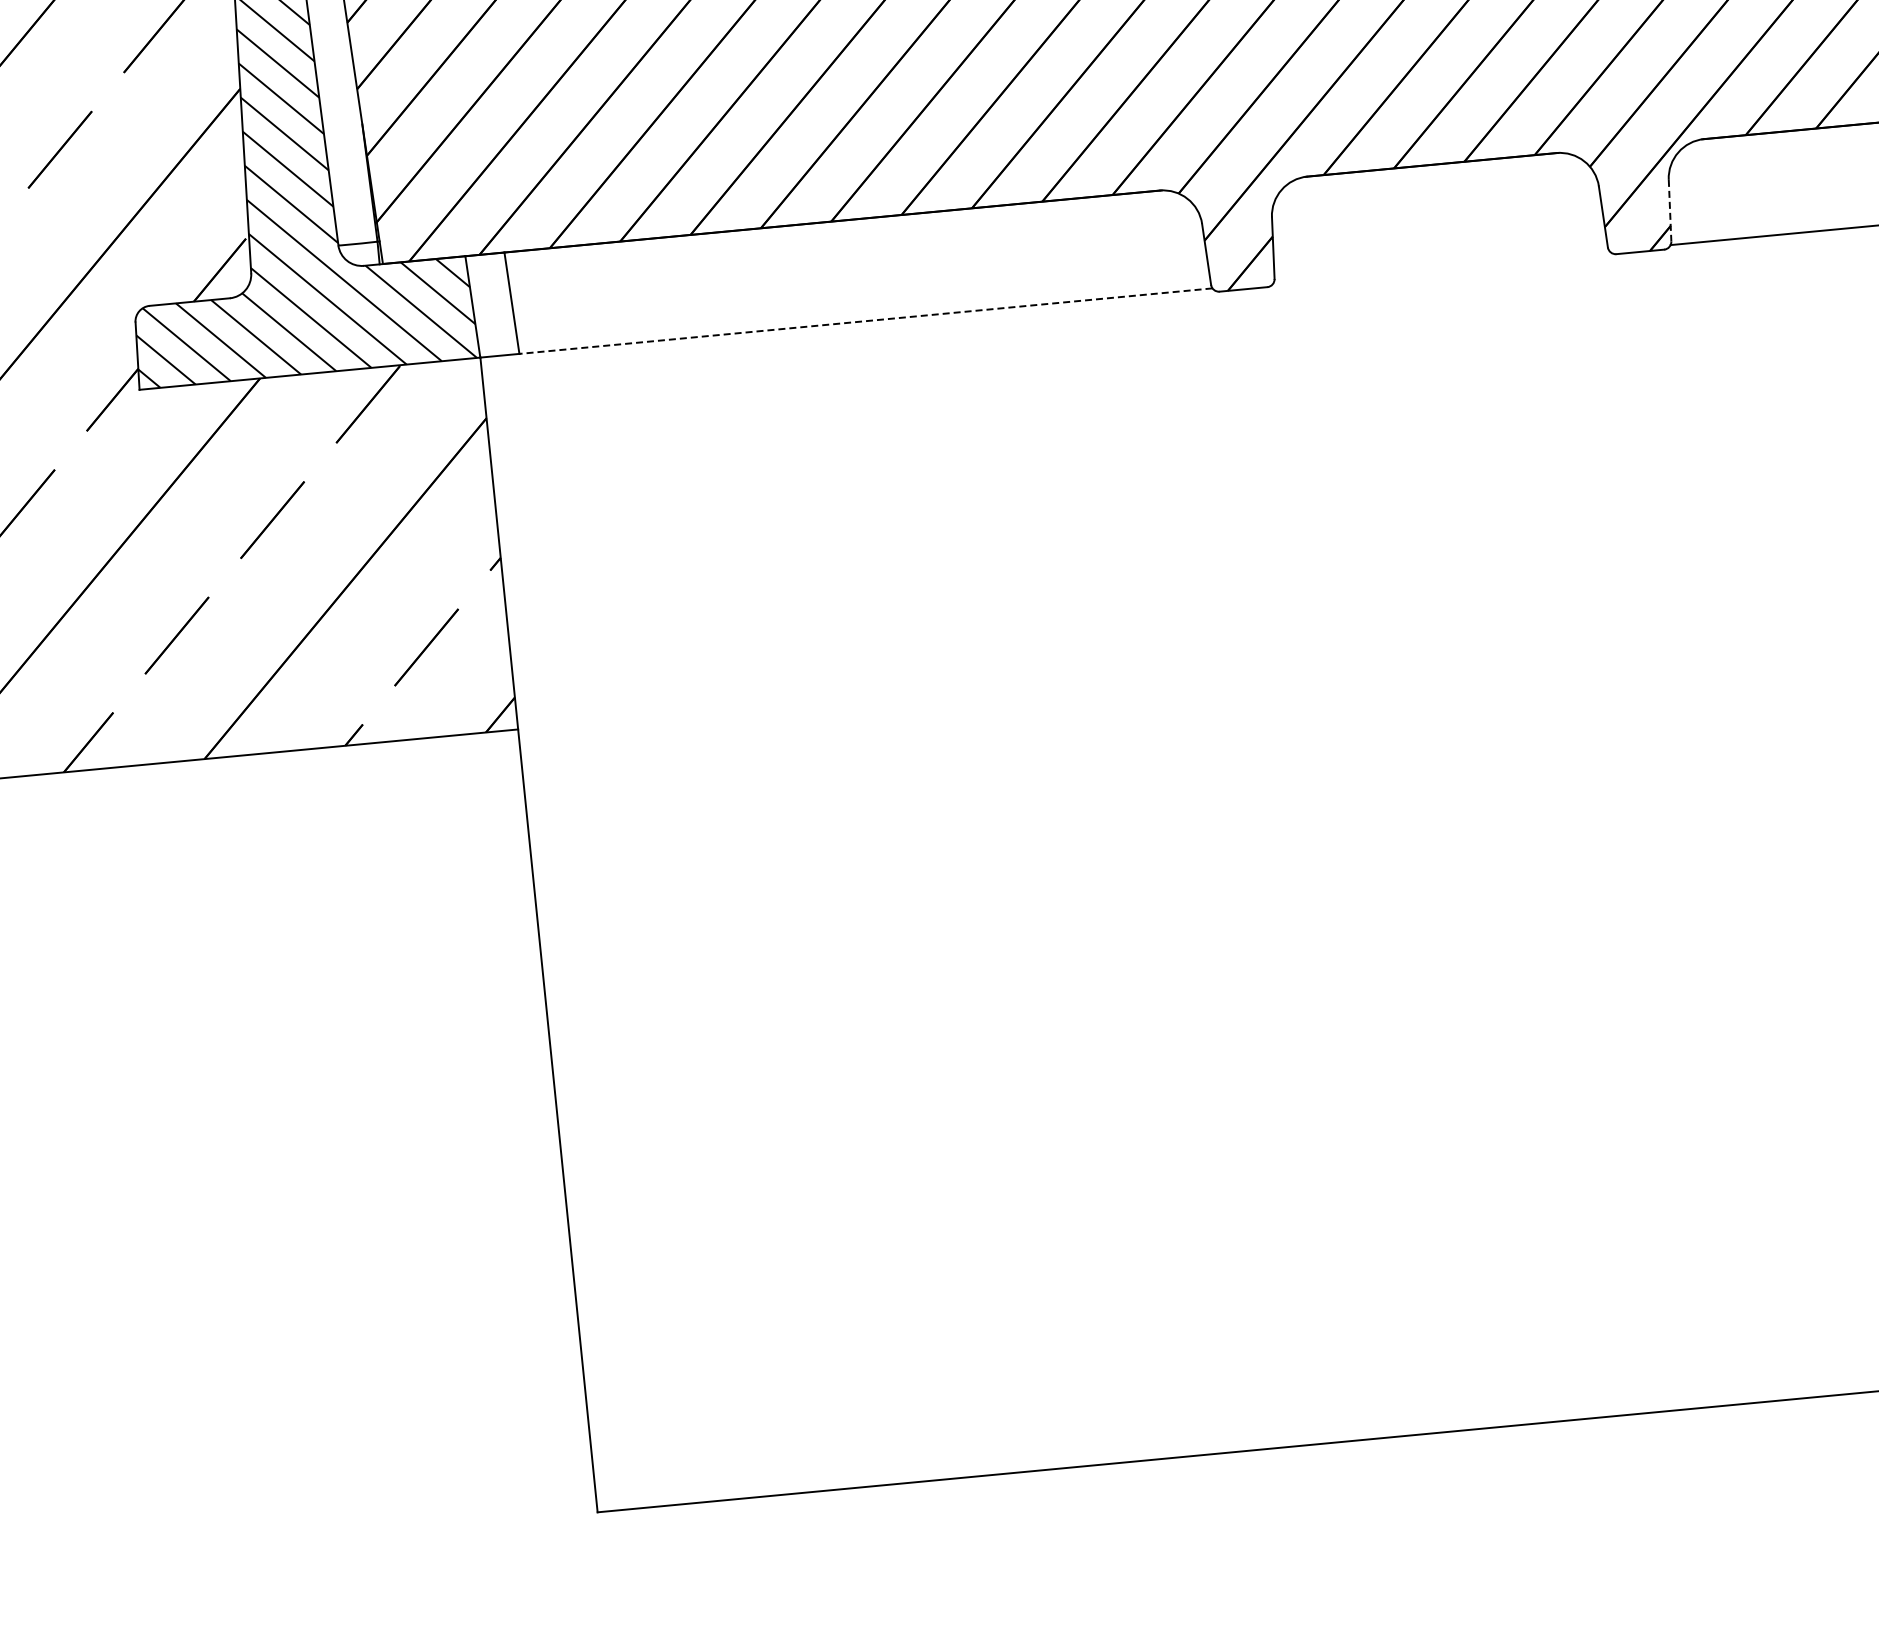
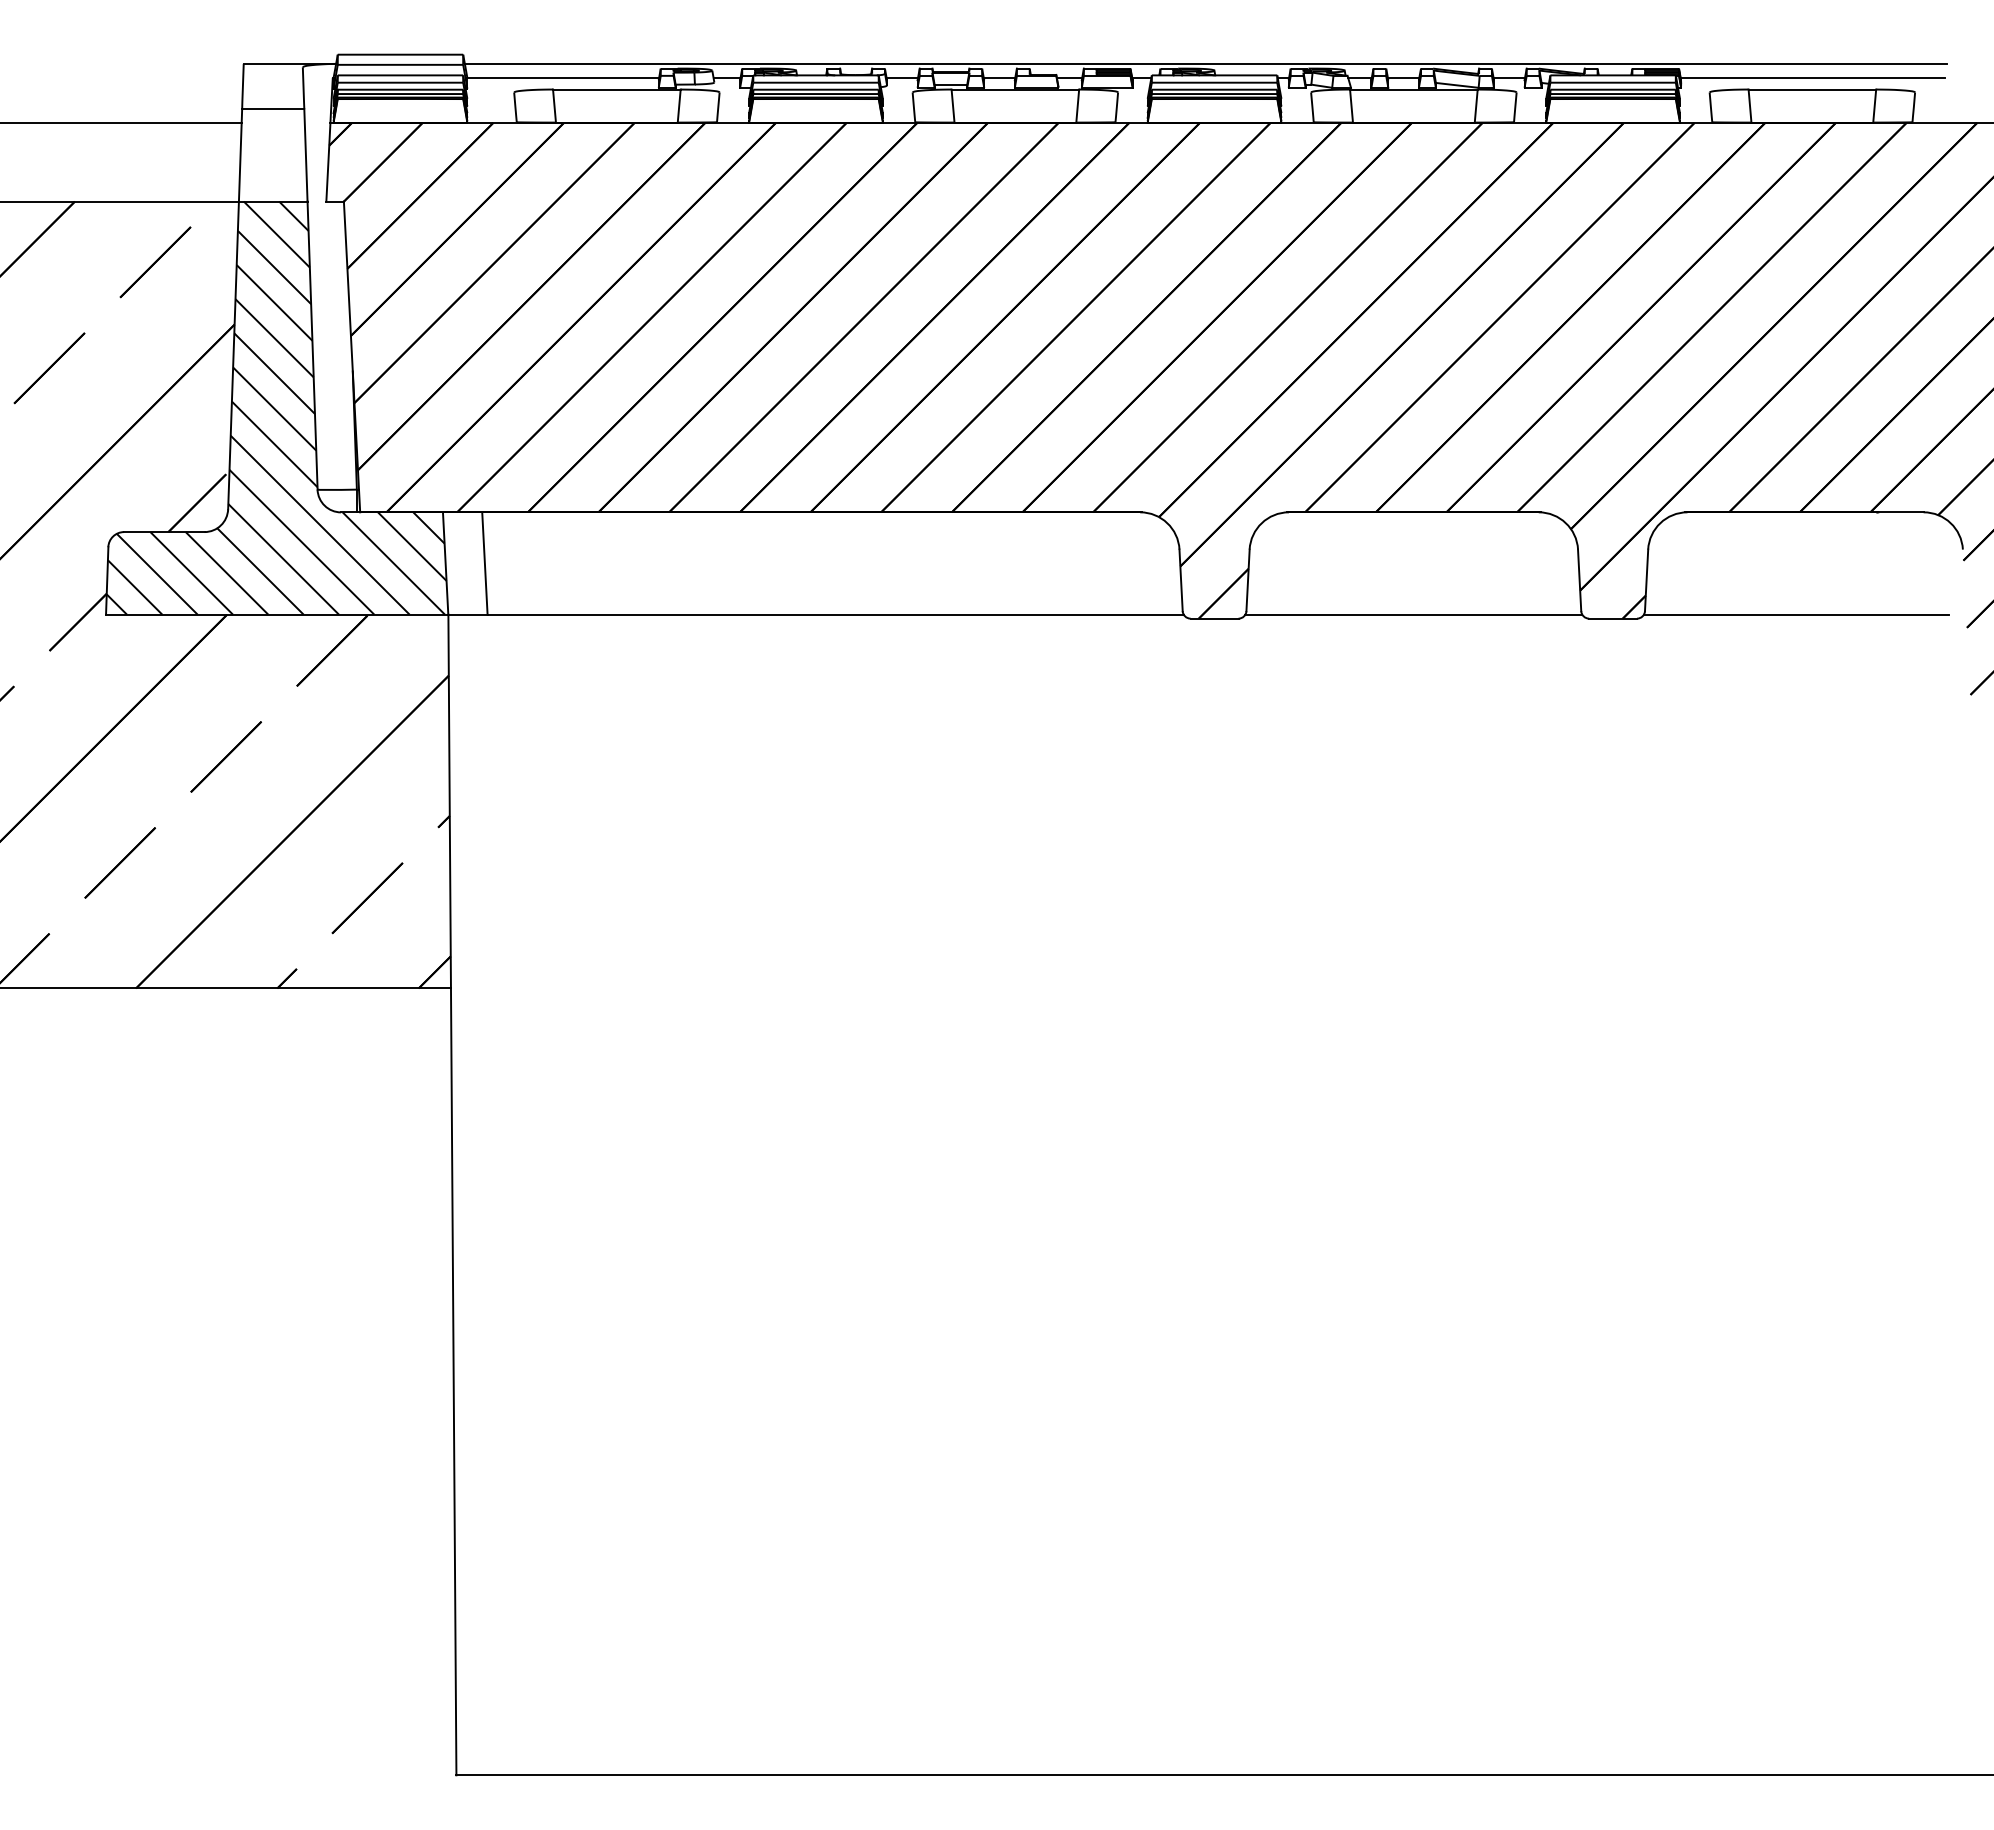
line: (1669, 210) -> (1646, 580), dashed -> solid
line: (1441, 266) -> (1413, 614), added
line: (865, 320) -> (835, 614), dashed -> solid

